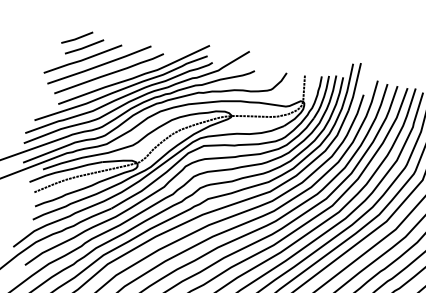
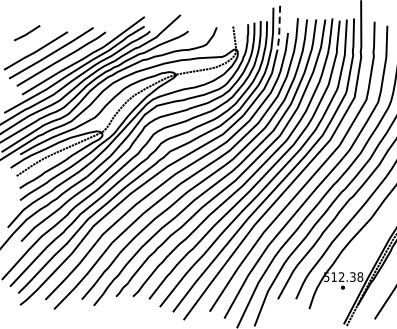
line: (85, 46) -> (35, 39), removed
line: (355, 87) -> (279, 28), solid -> dashed

